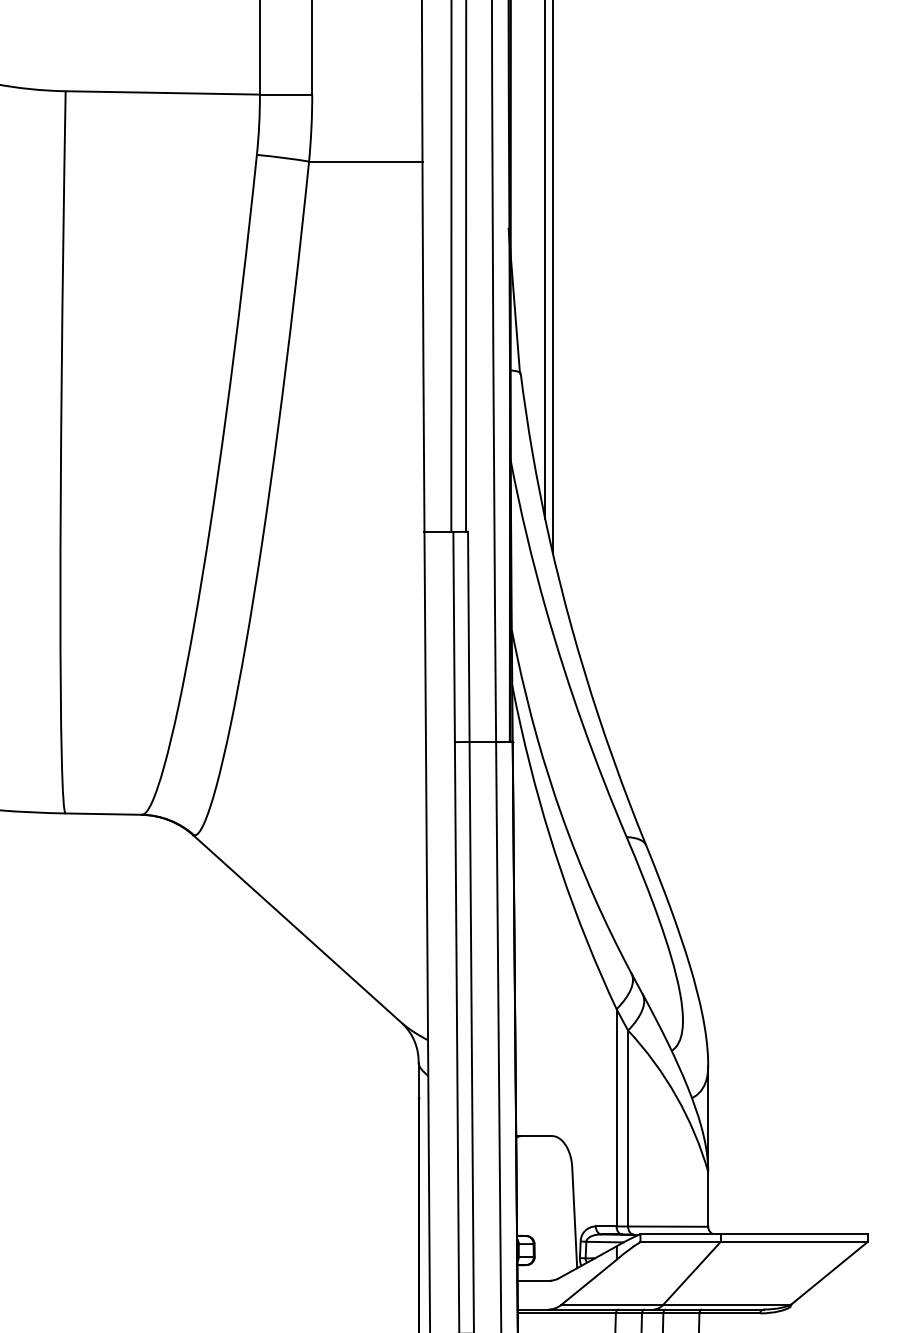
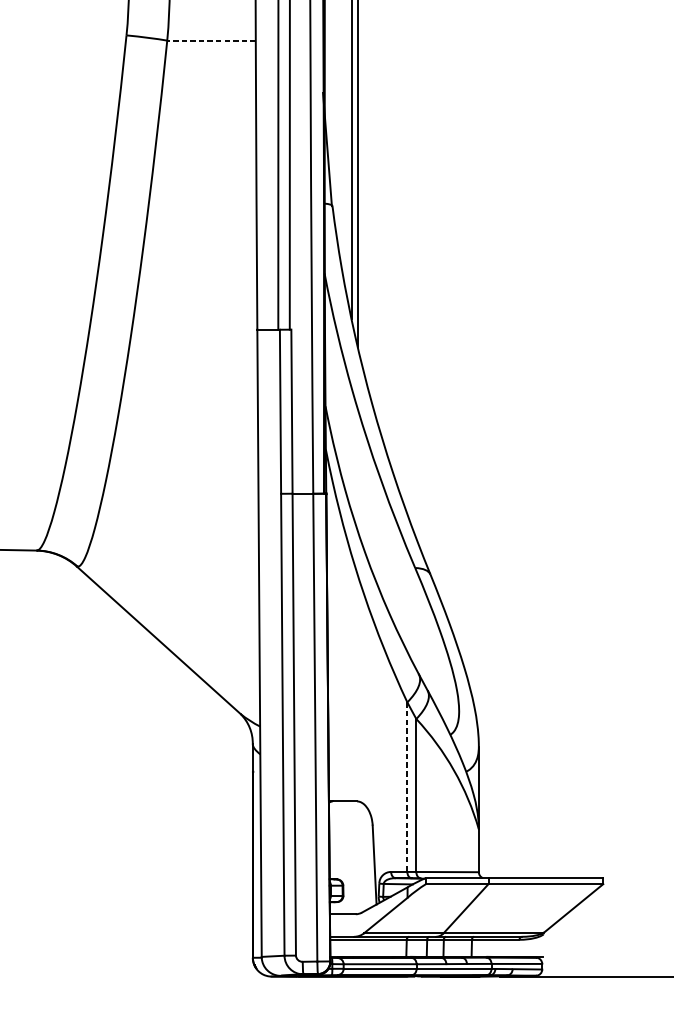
line: (365, 161) -> (211, 40), solid -> dashed
line: (616, 1117) -> (407, 786), solid -> dashed

